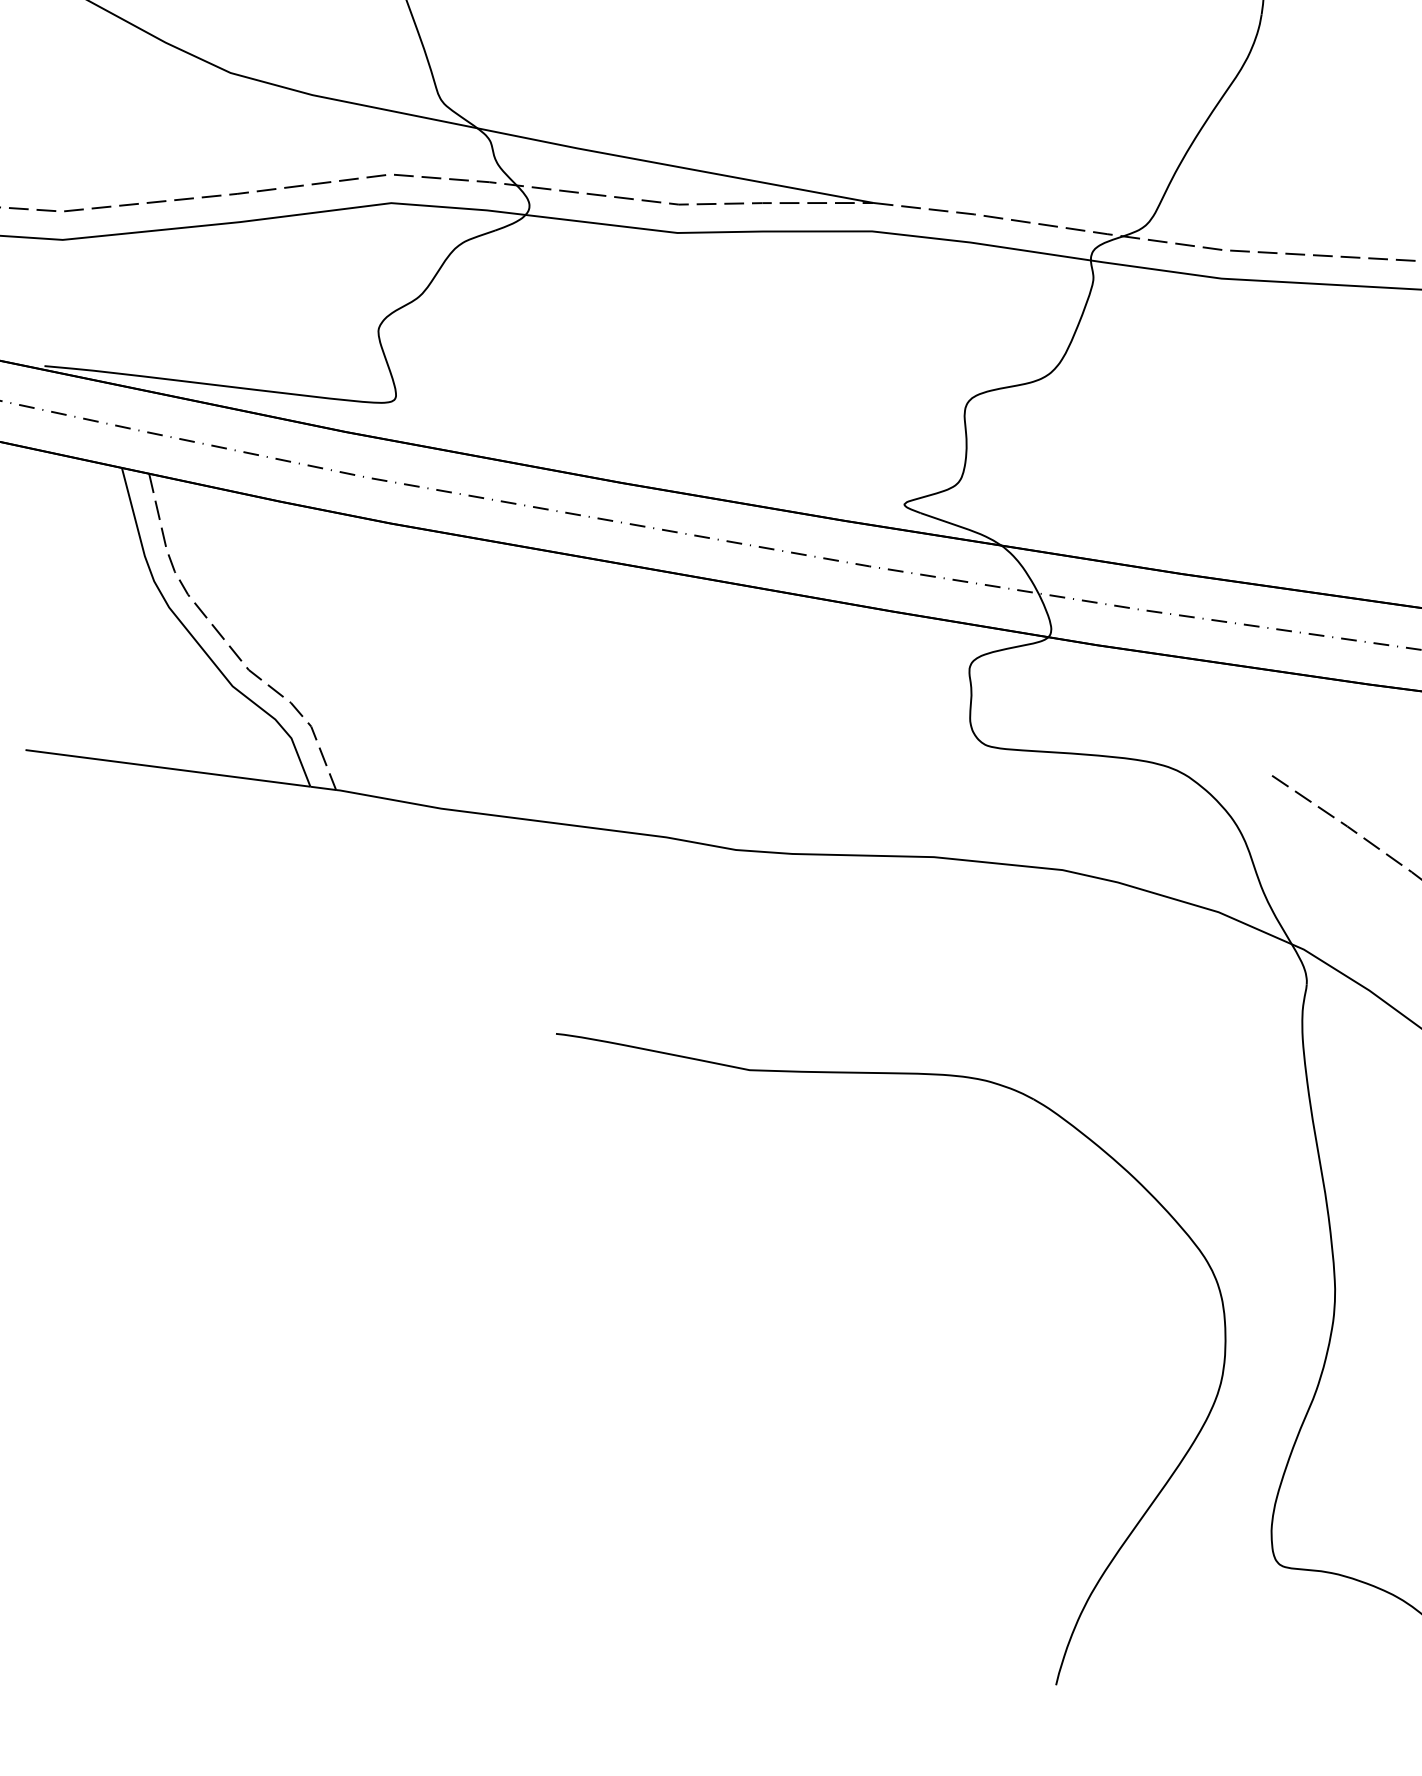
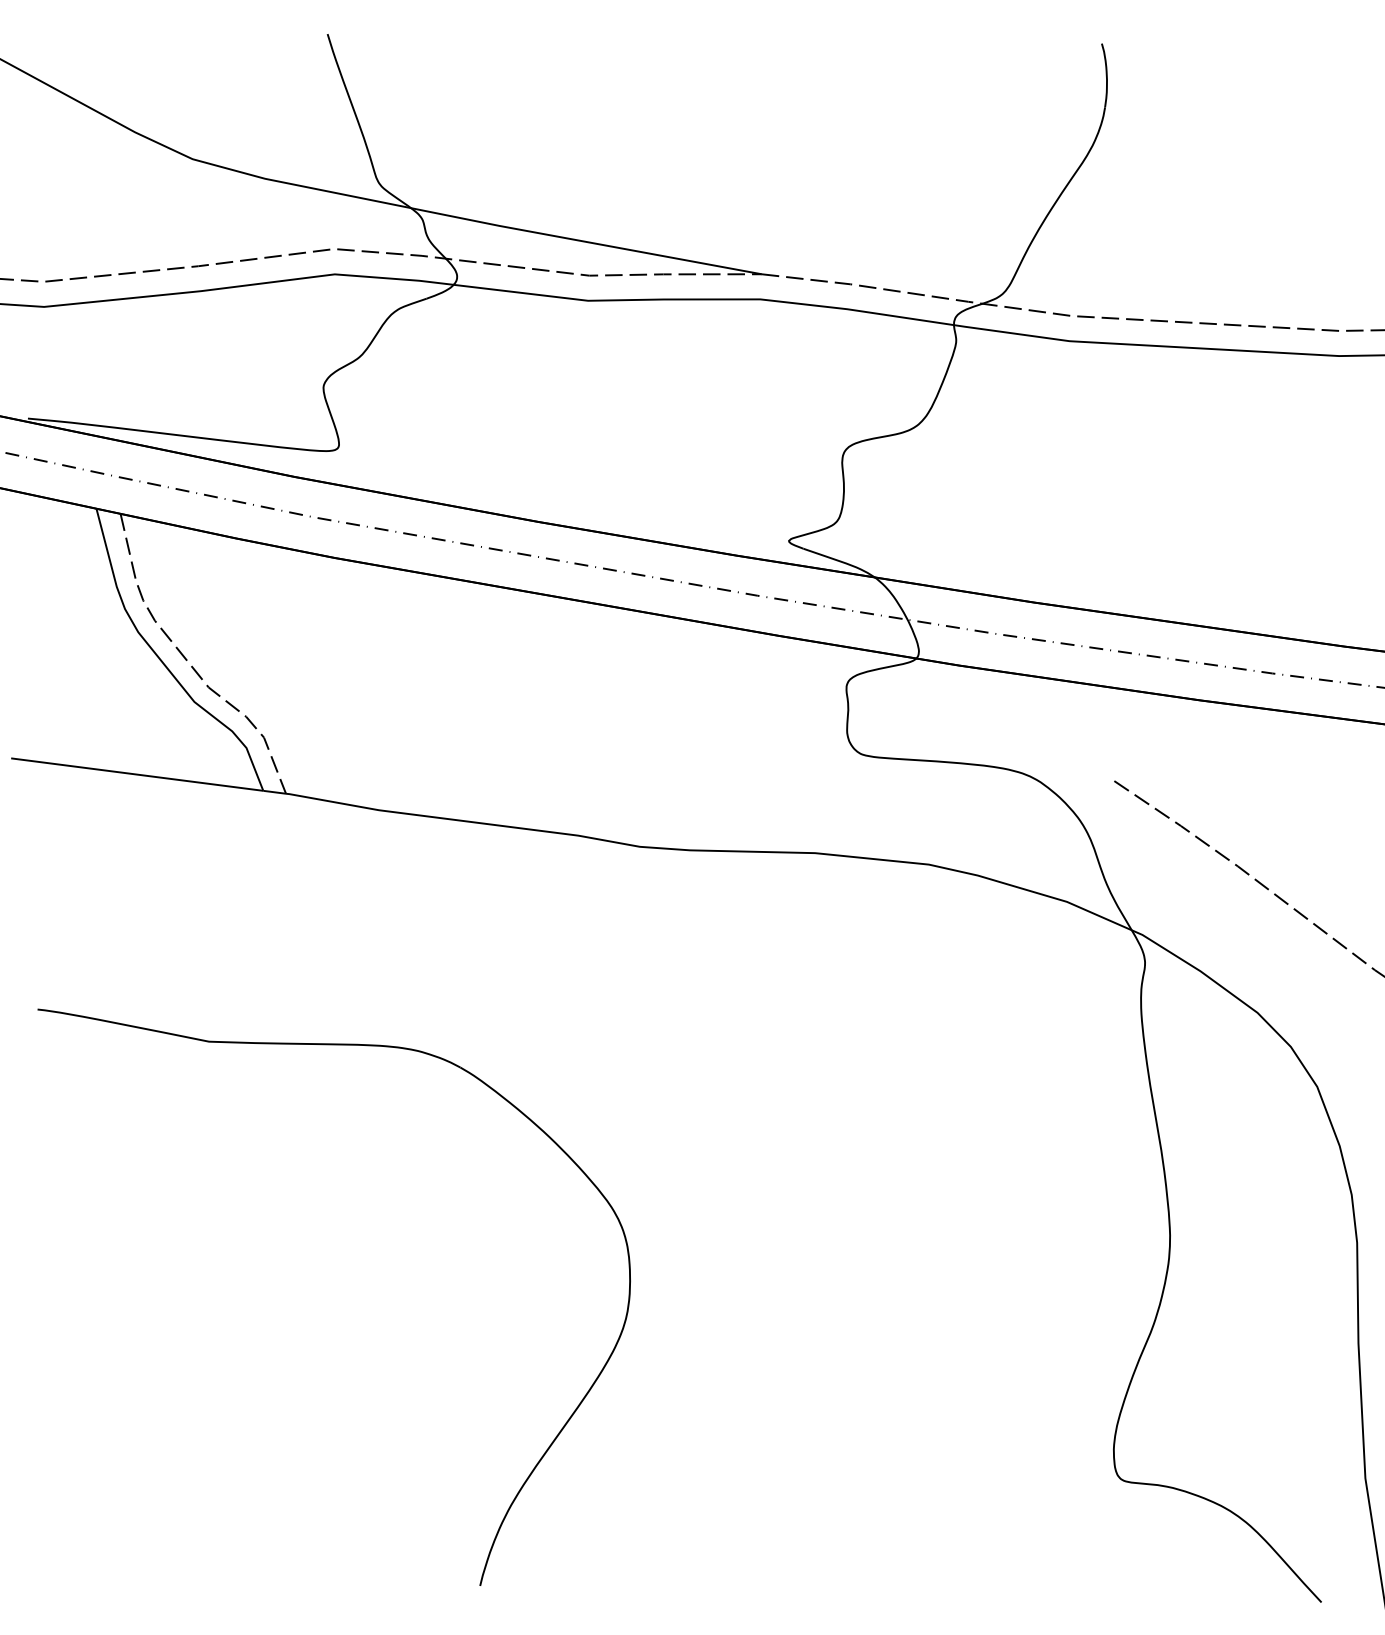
part: (890, 1074) -> (333, 1045), moved

